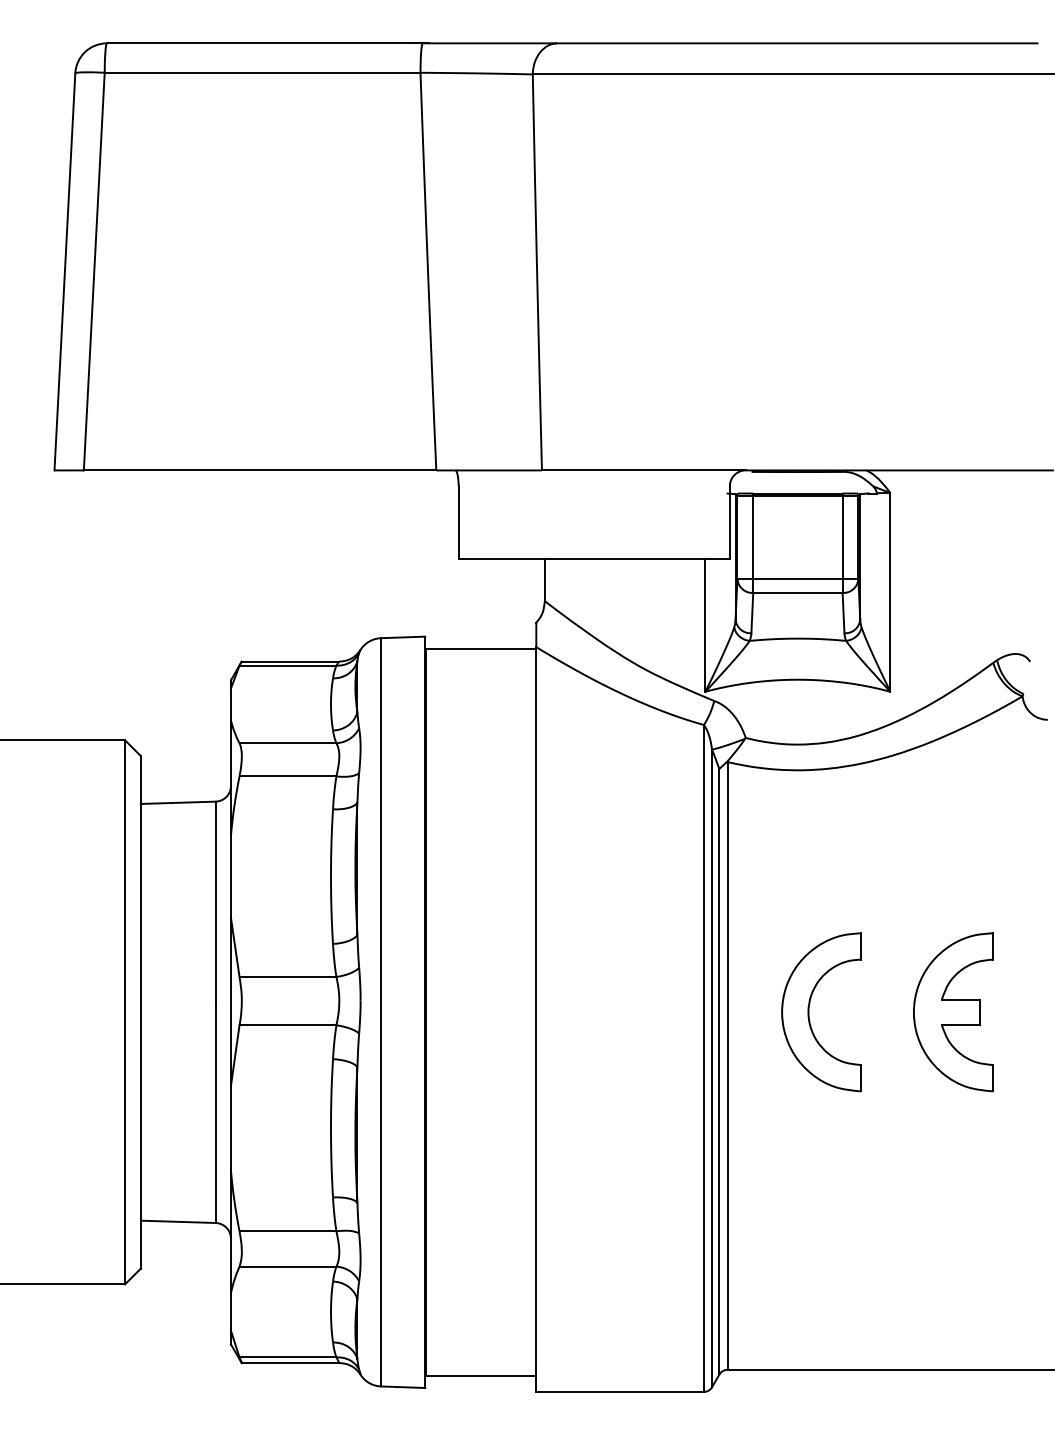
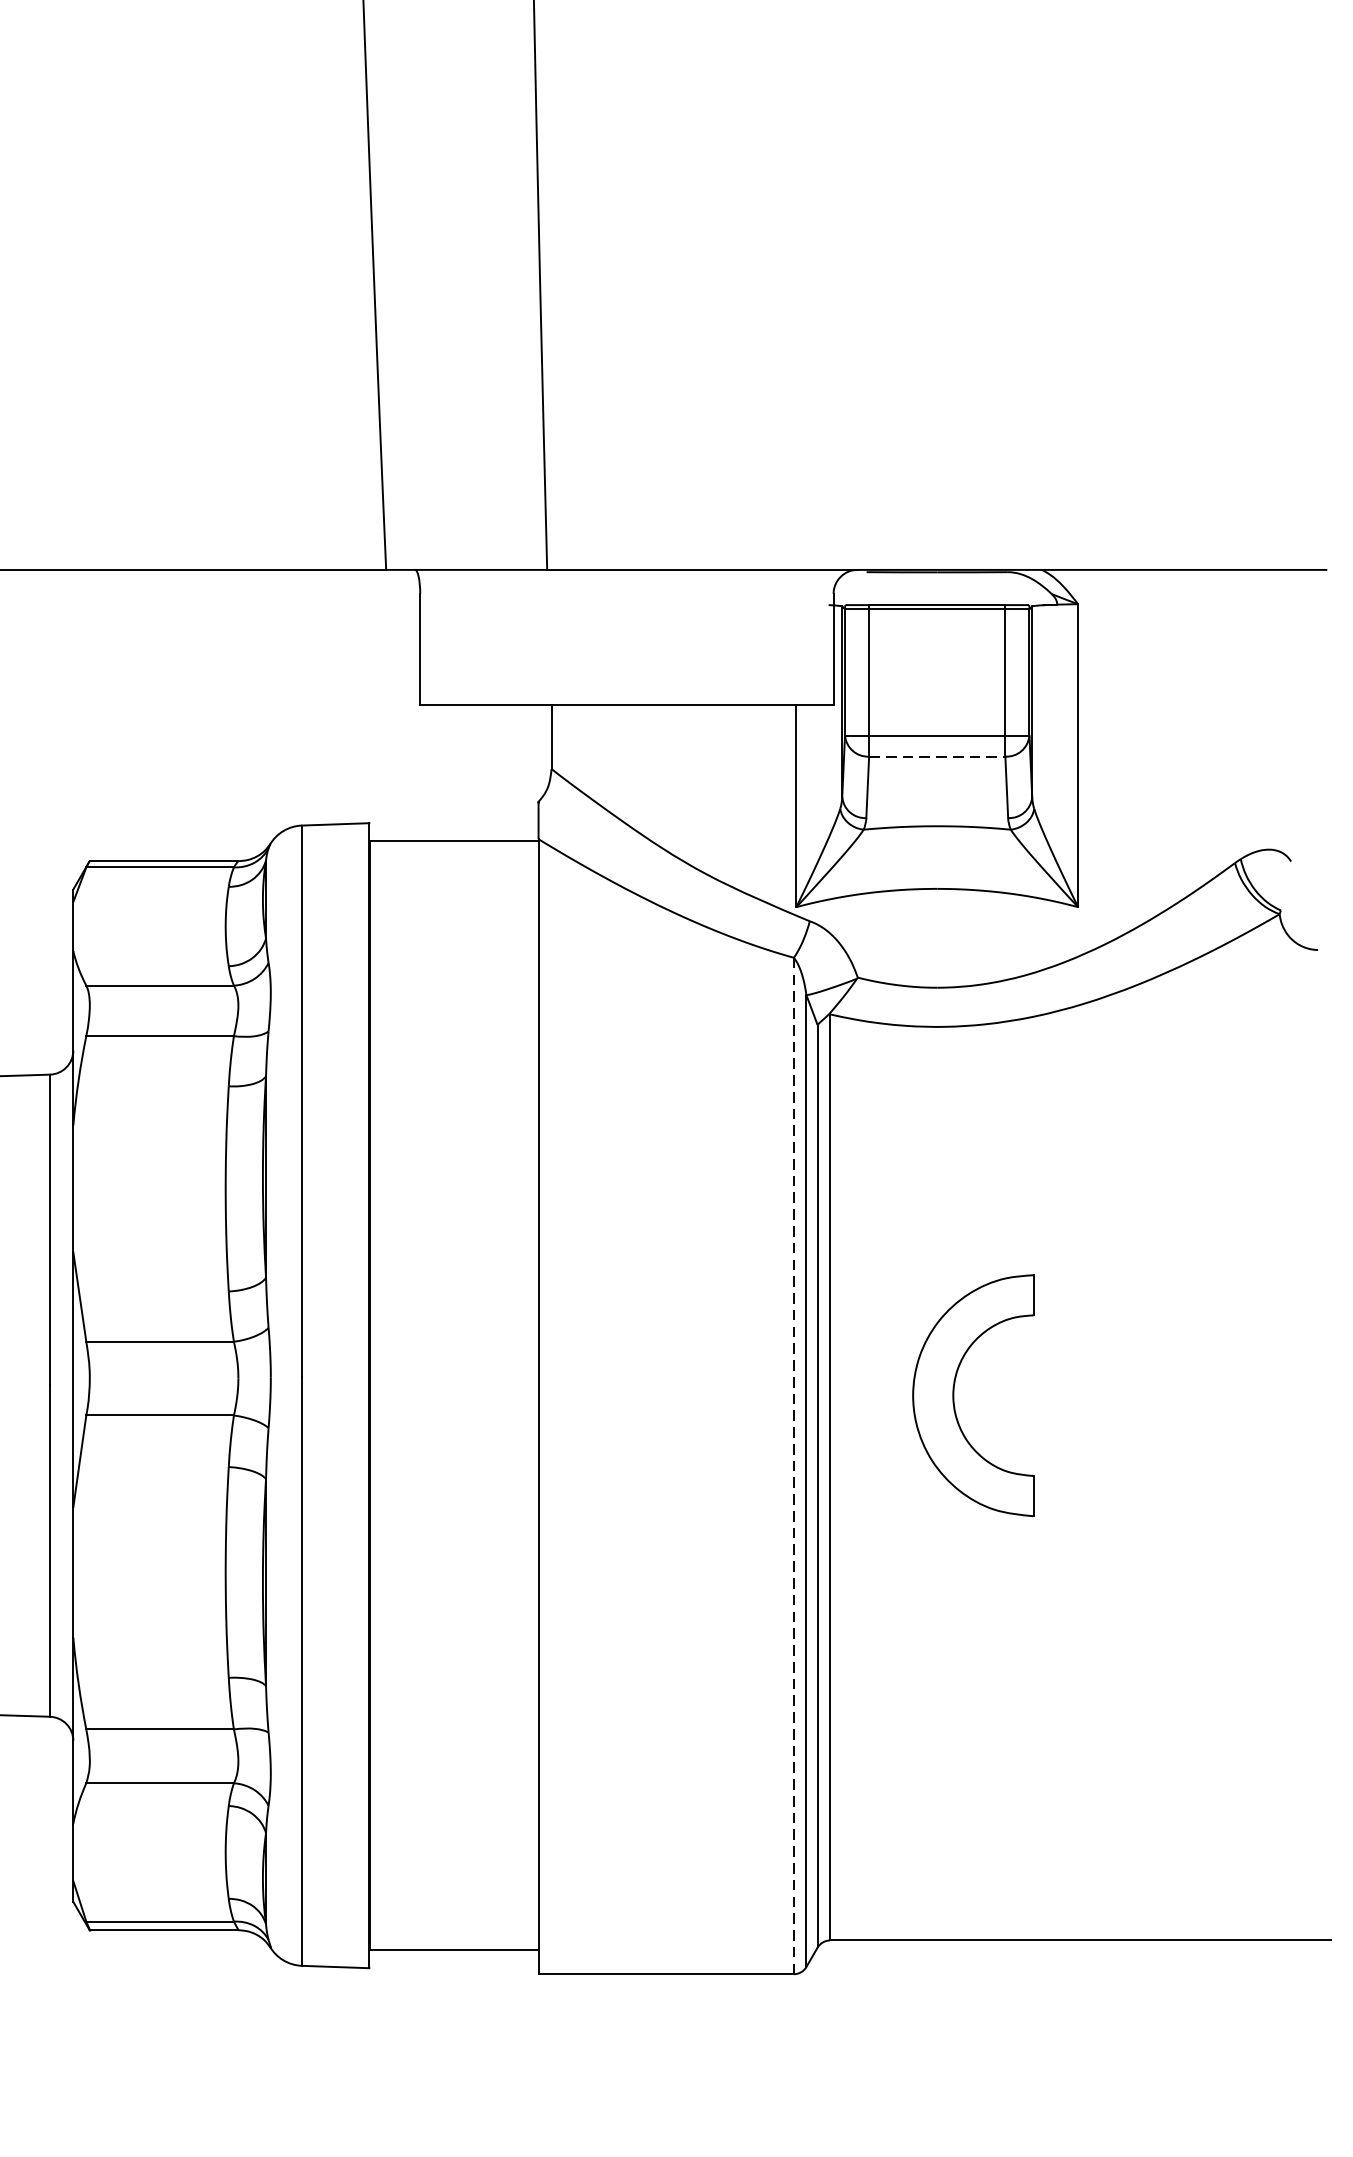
line: (797, 592) -> (936, 755), solid -> dashed
part: (953, 1012) -> (1174, 1395), removed
line: (703, 1057) -> (793, 1464), solid -> dashed

